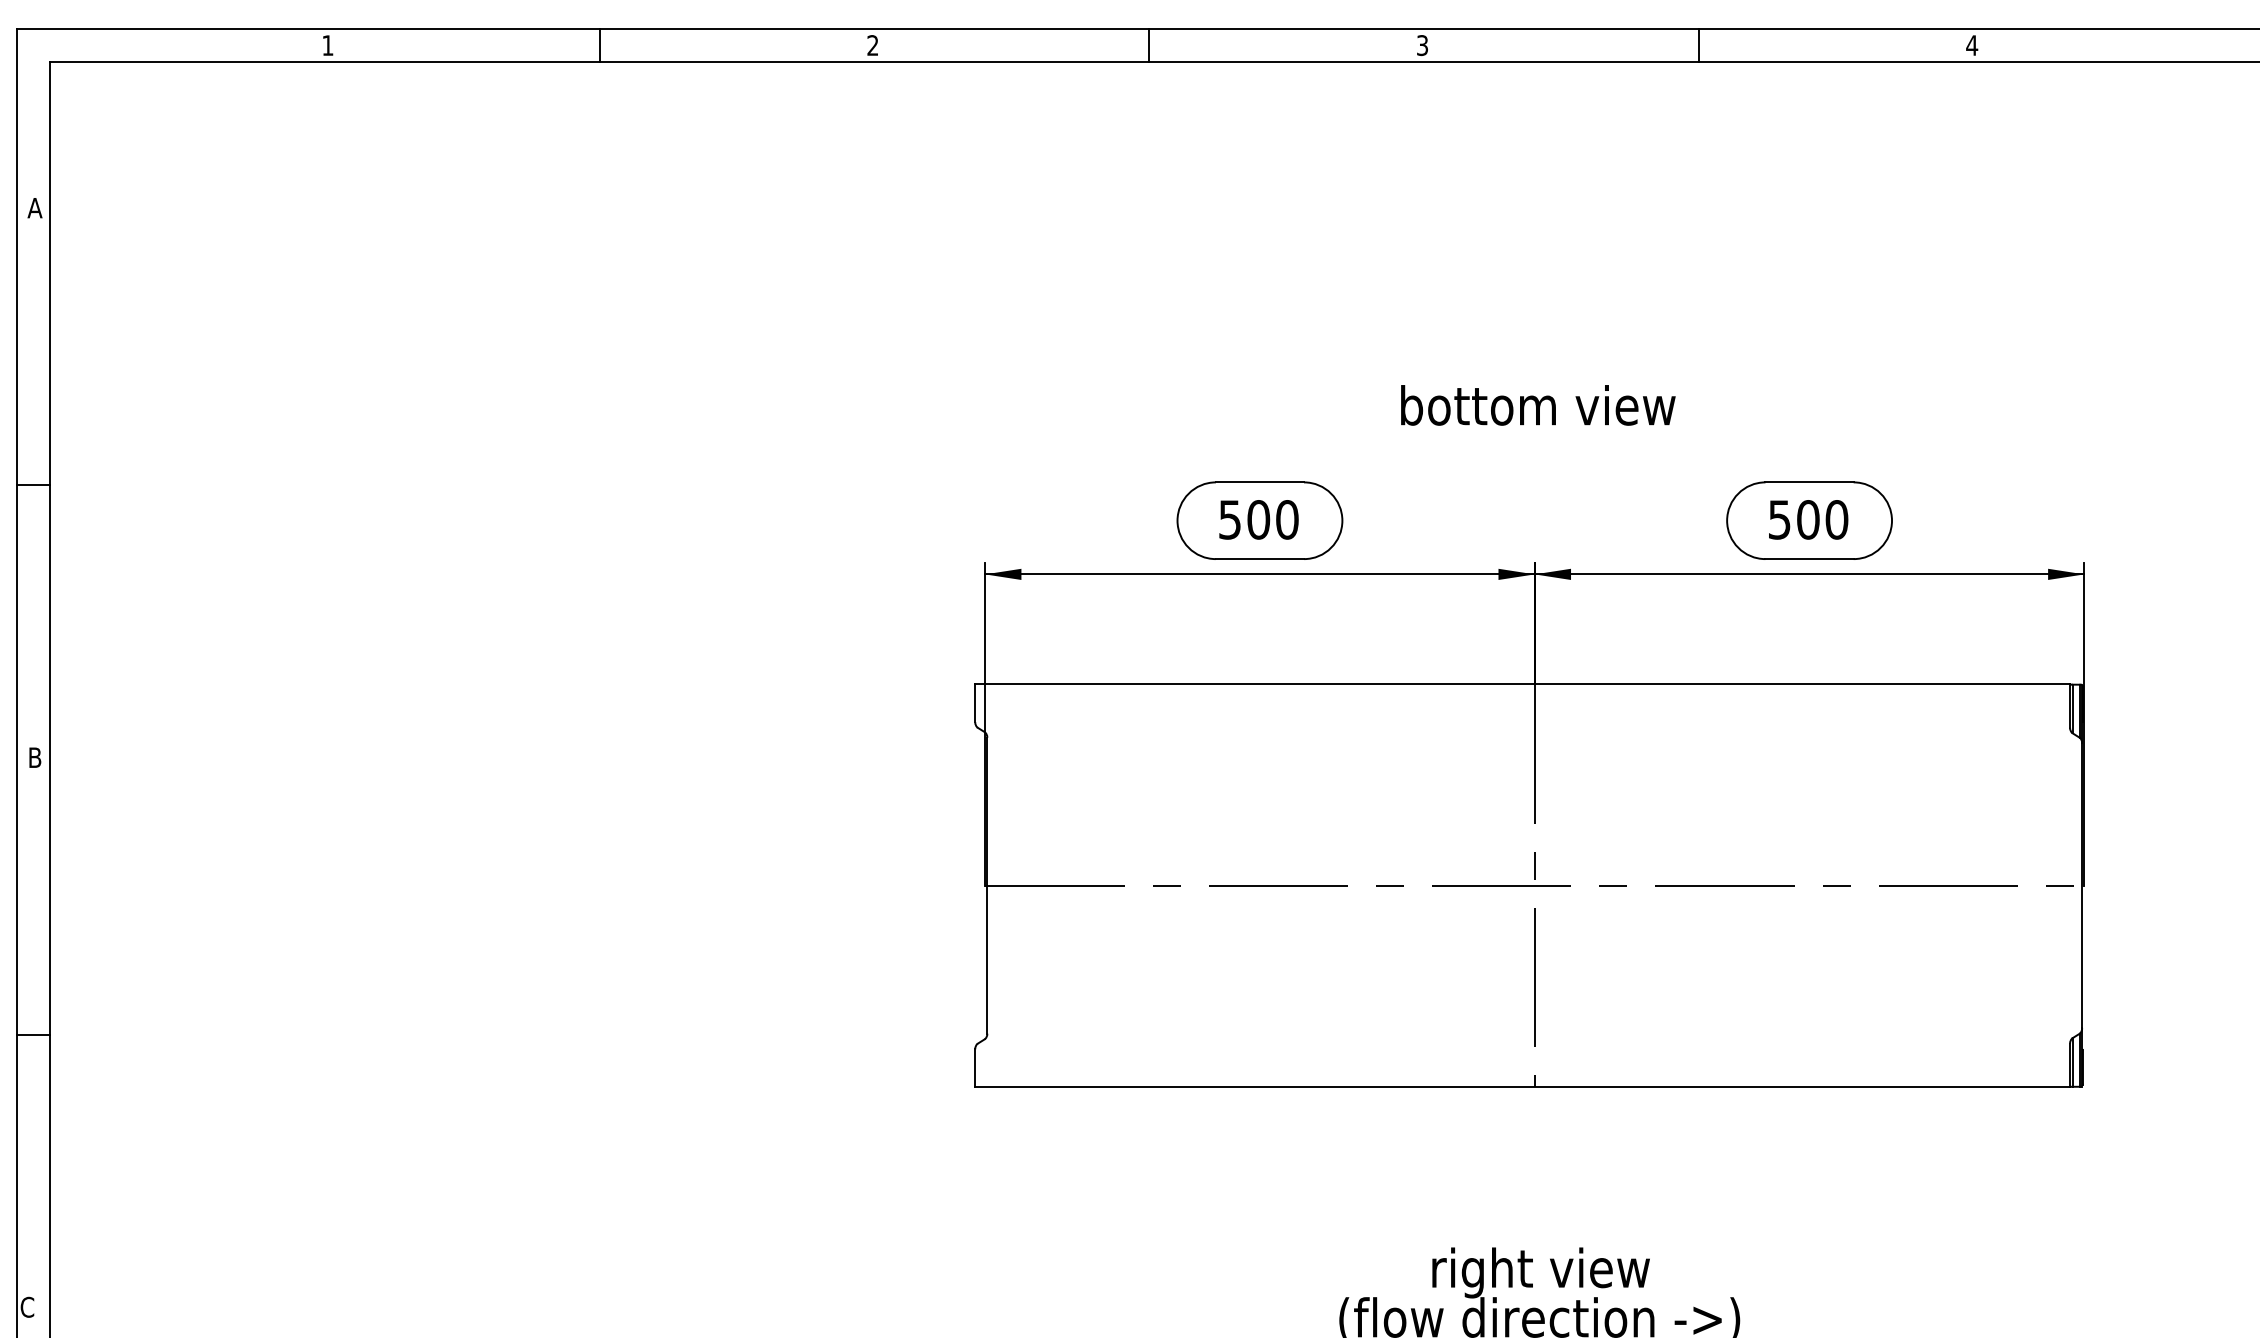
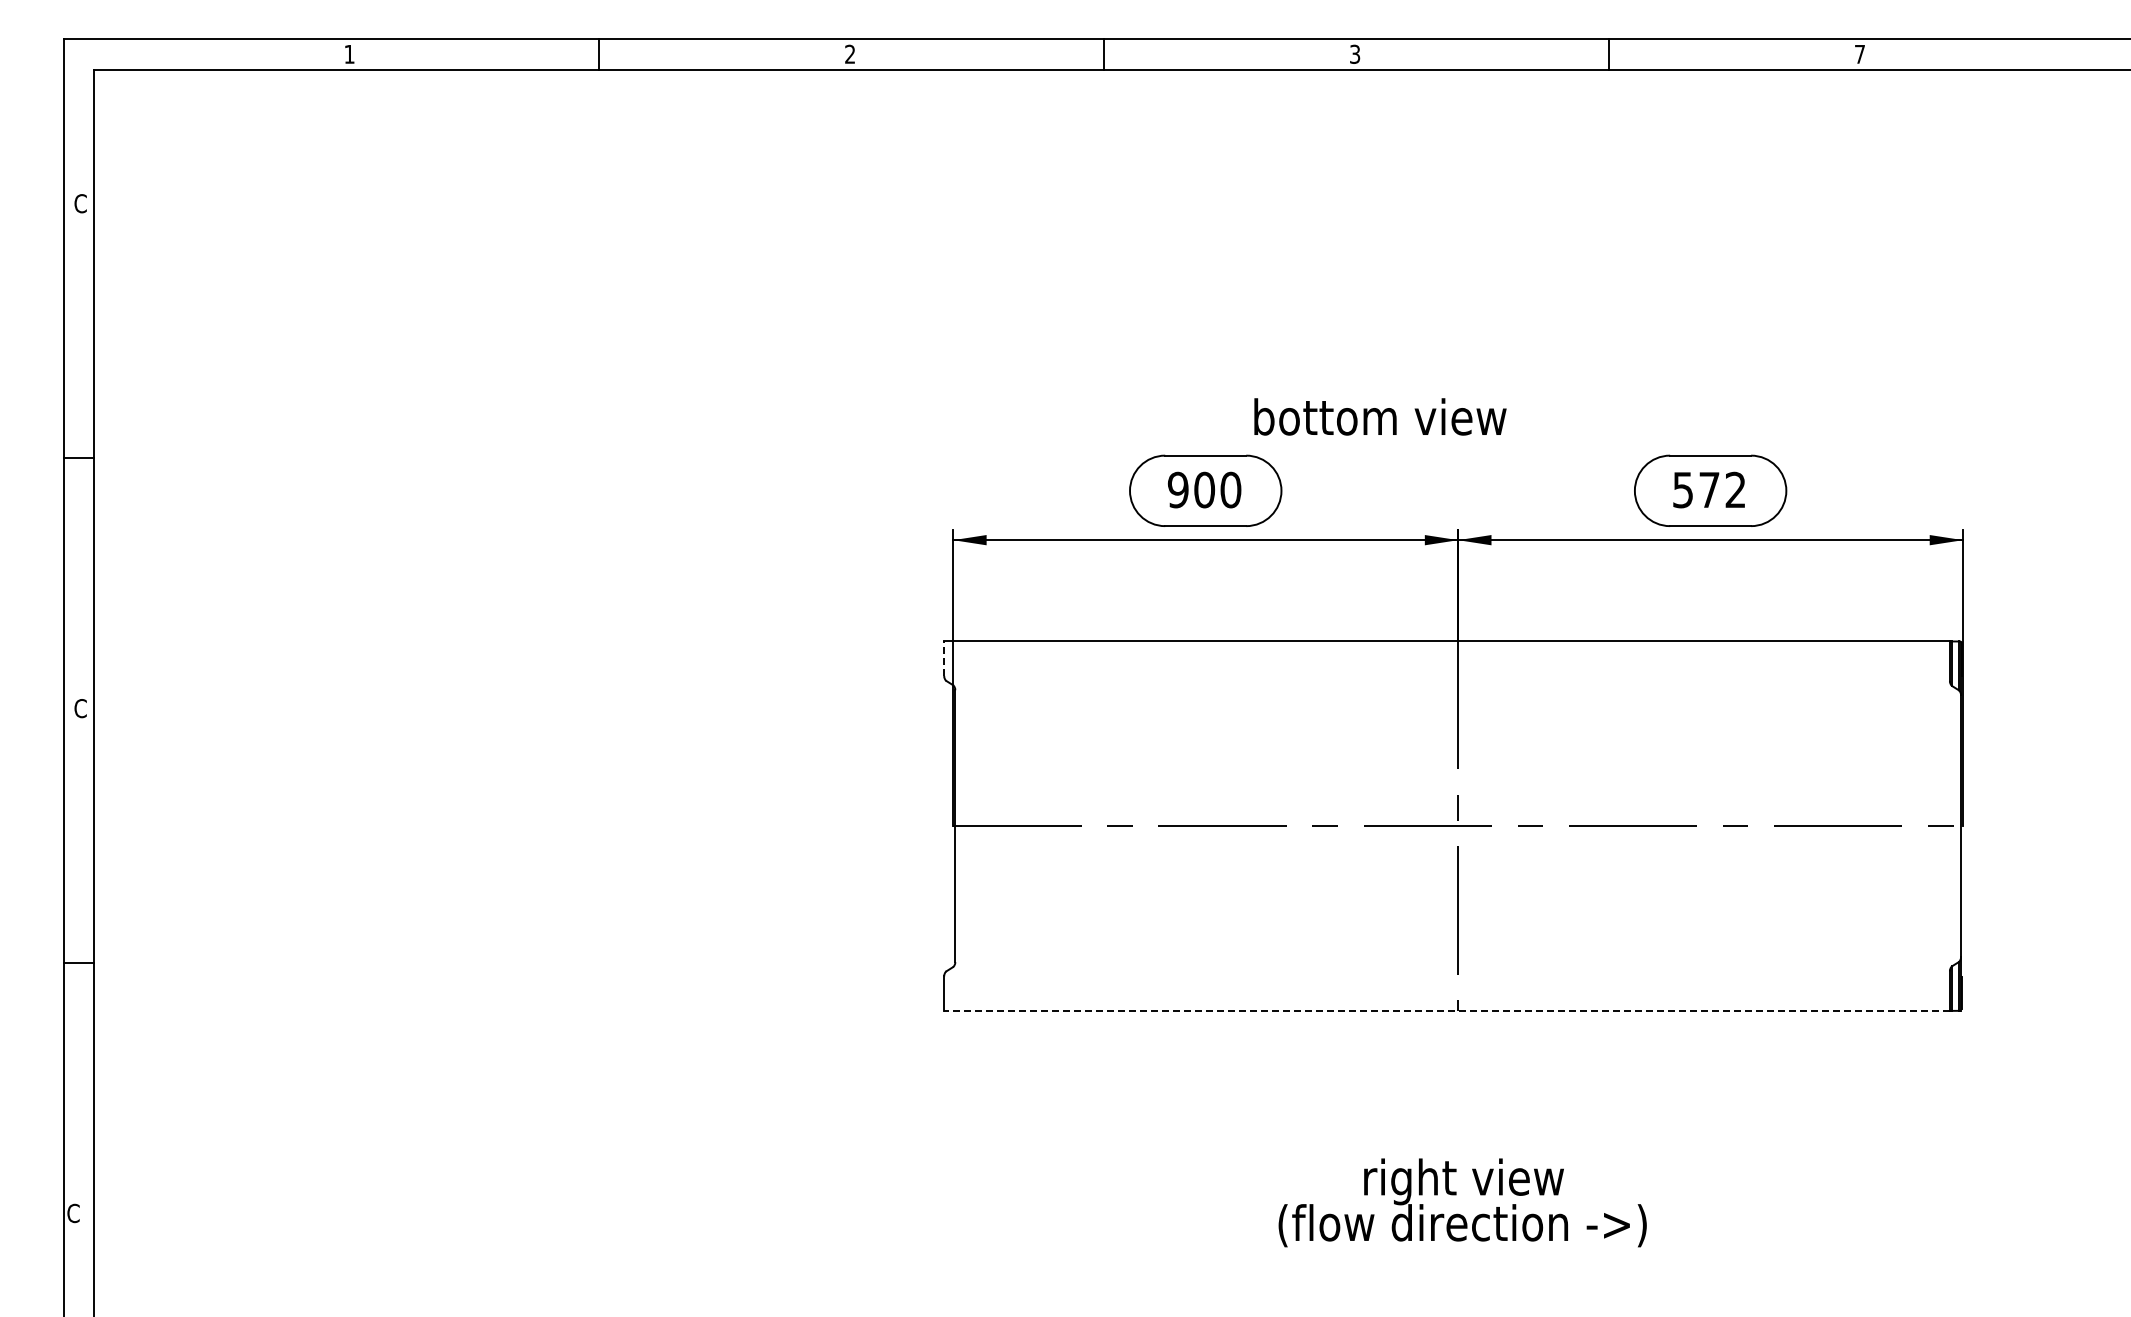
text: (1971, 45) -> (1859, 54), 4 -> 7
text: (35, 207) -> (80, 203), A -> C
text: (1538, 404) -> (1380, 416), moved
text: (1229, 519) -> (1177, 489), 500 -> 900
text: (1822, 519) -> (1722, 489), 500 -> 572
line: (975, 703) -> (944, 658), solid -> dashed
text: (35, 757) -> (80, 708), B -> C
line: (1523, 1087) -> (1447, 1011), solid -> dashed

